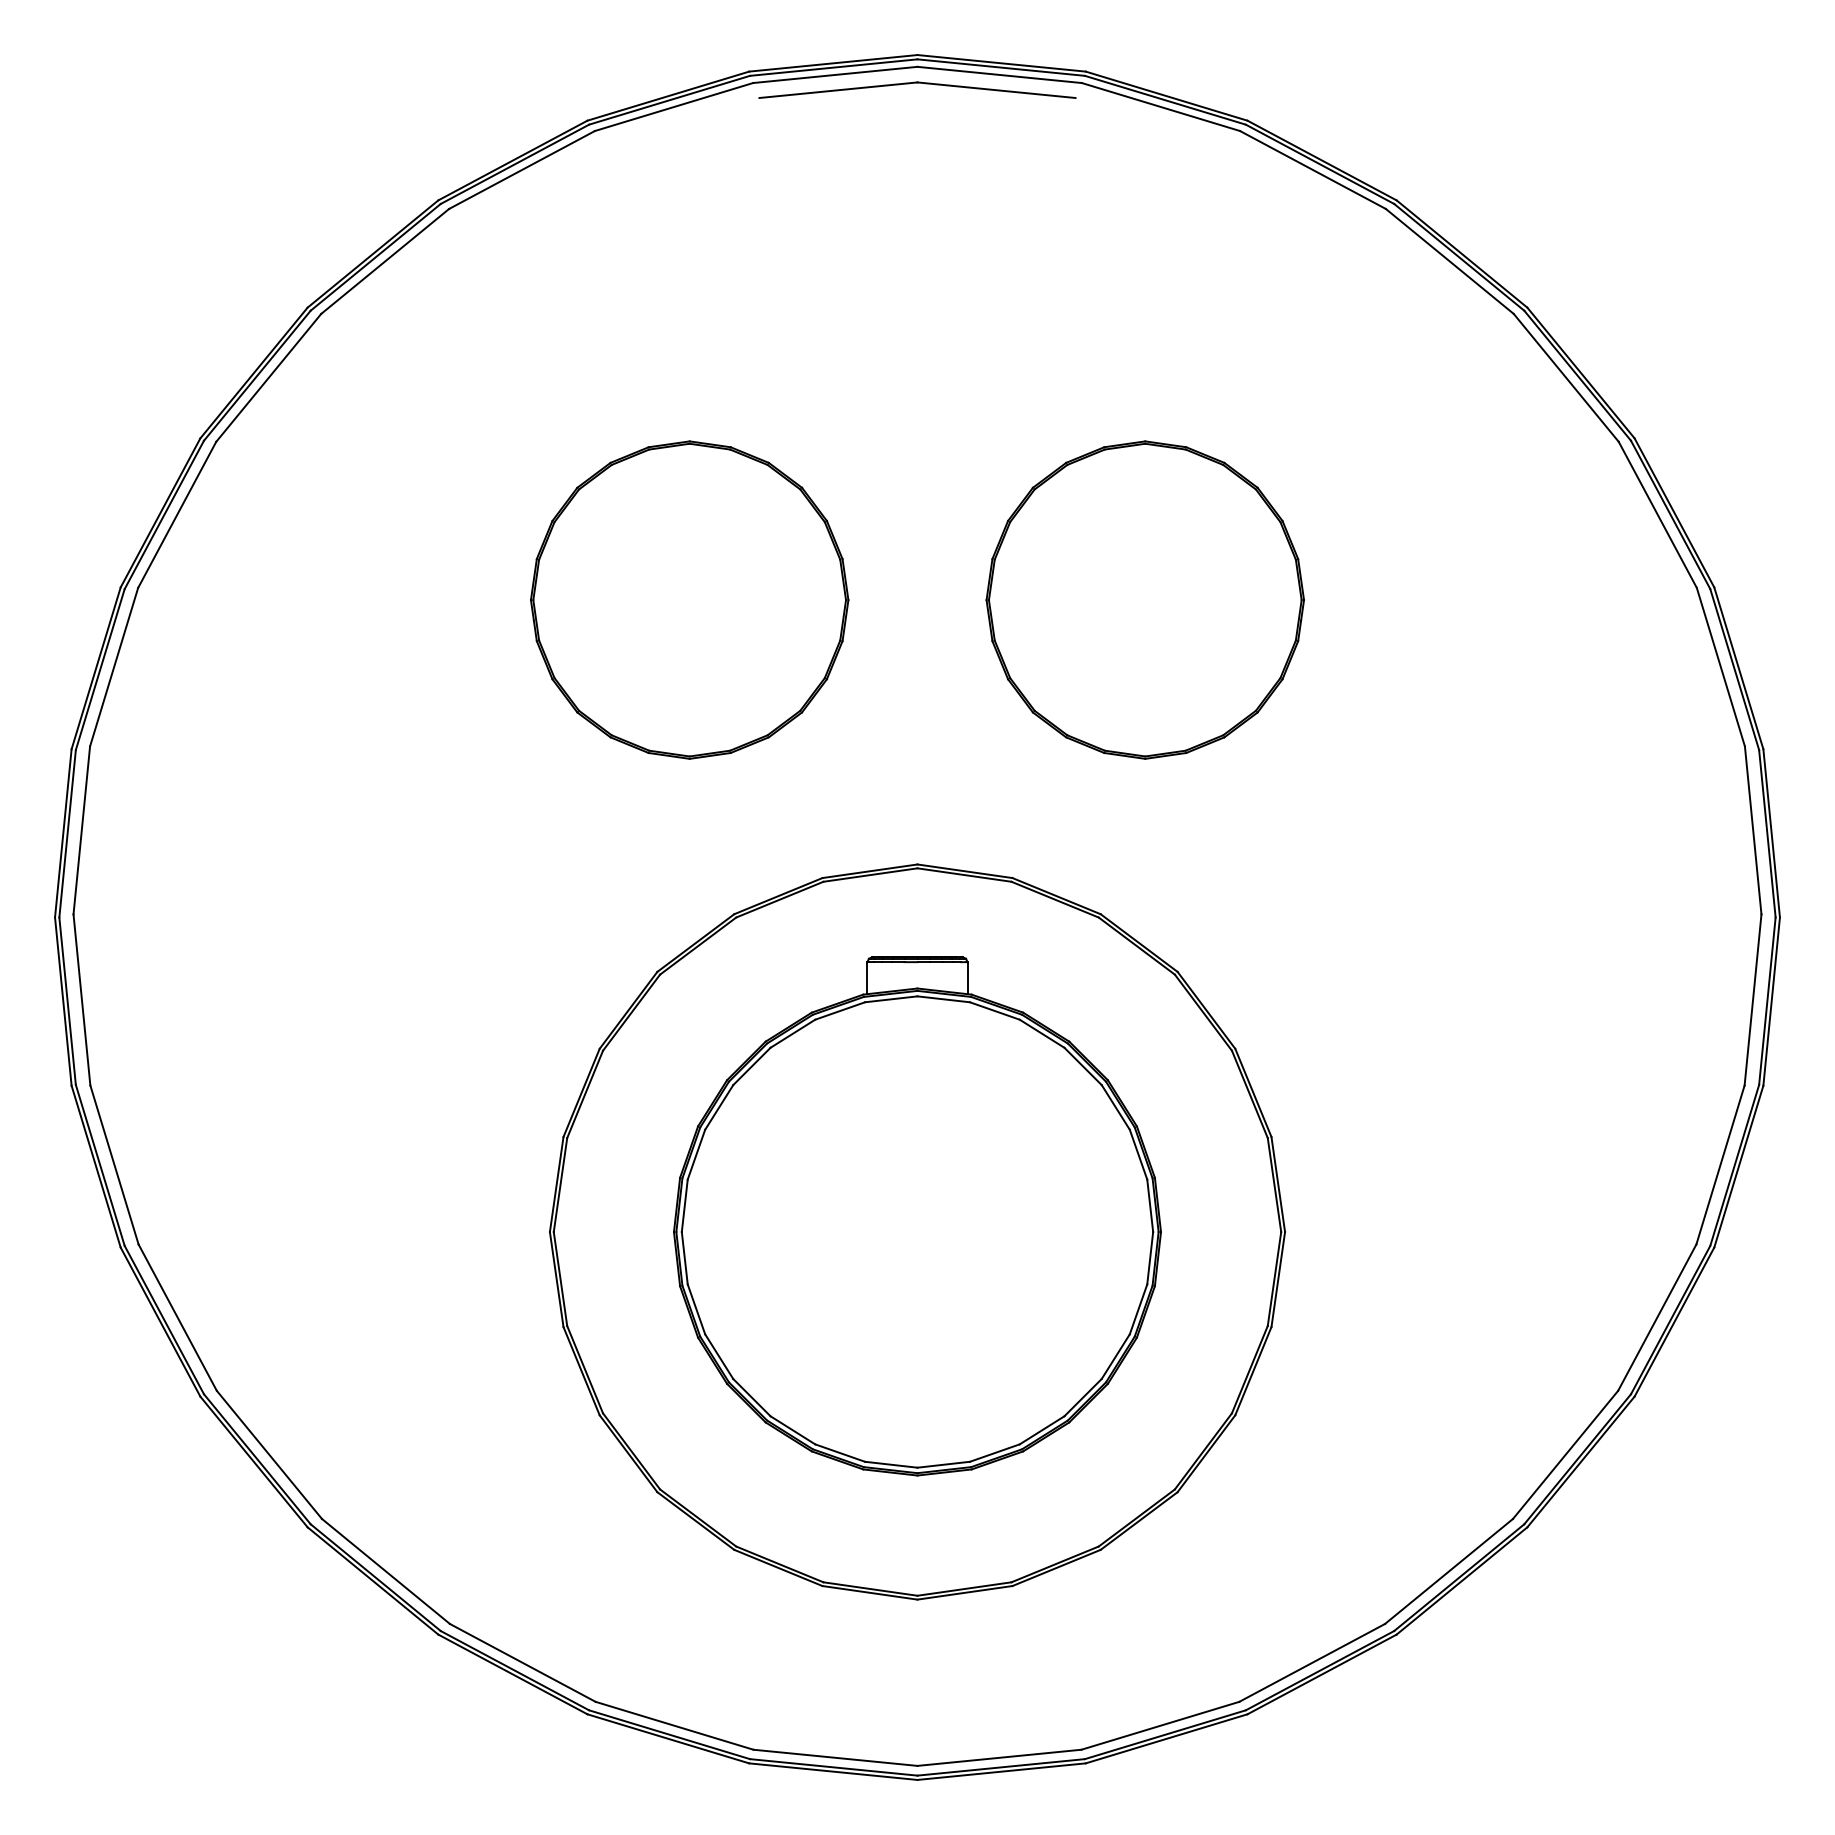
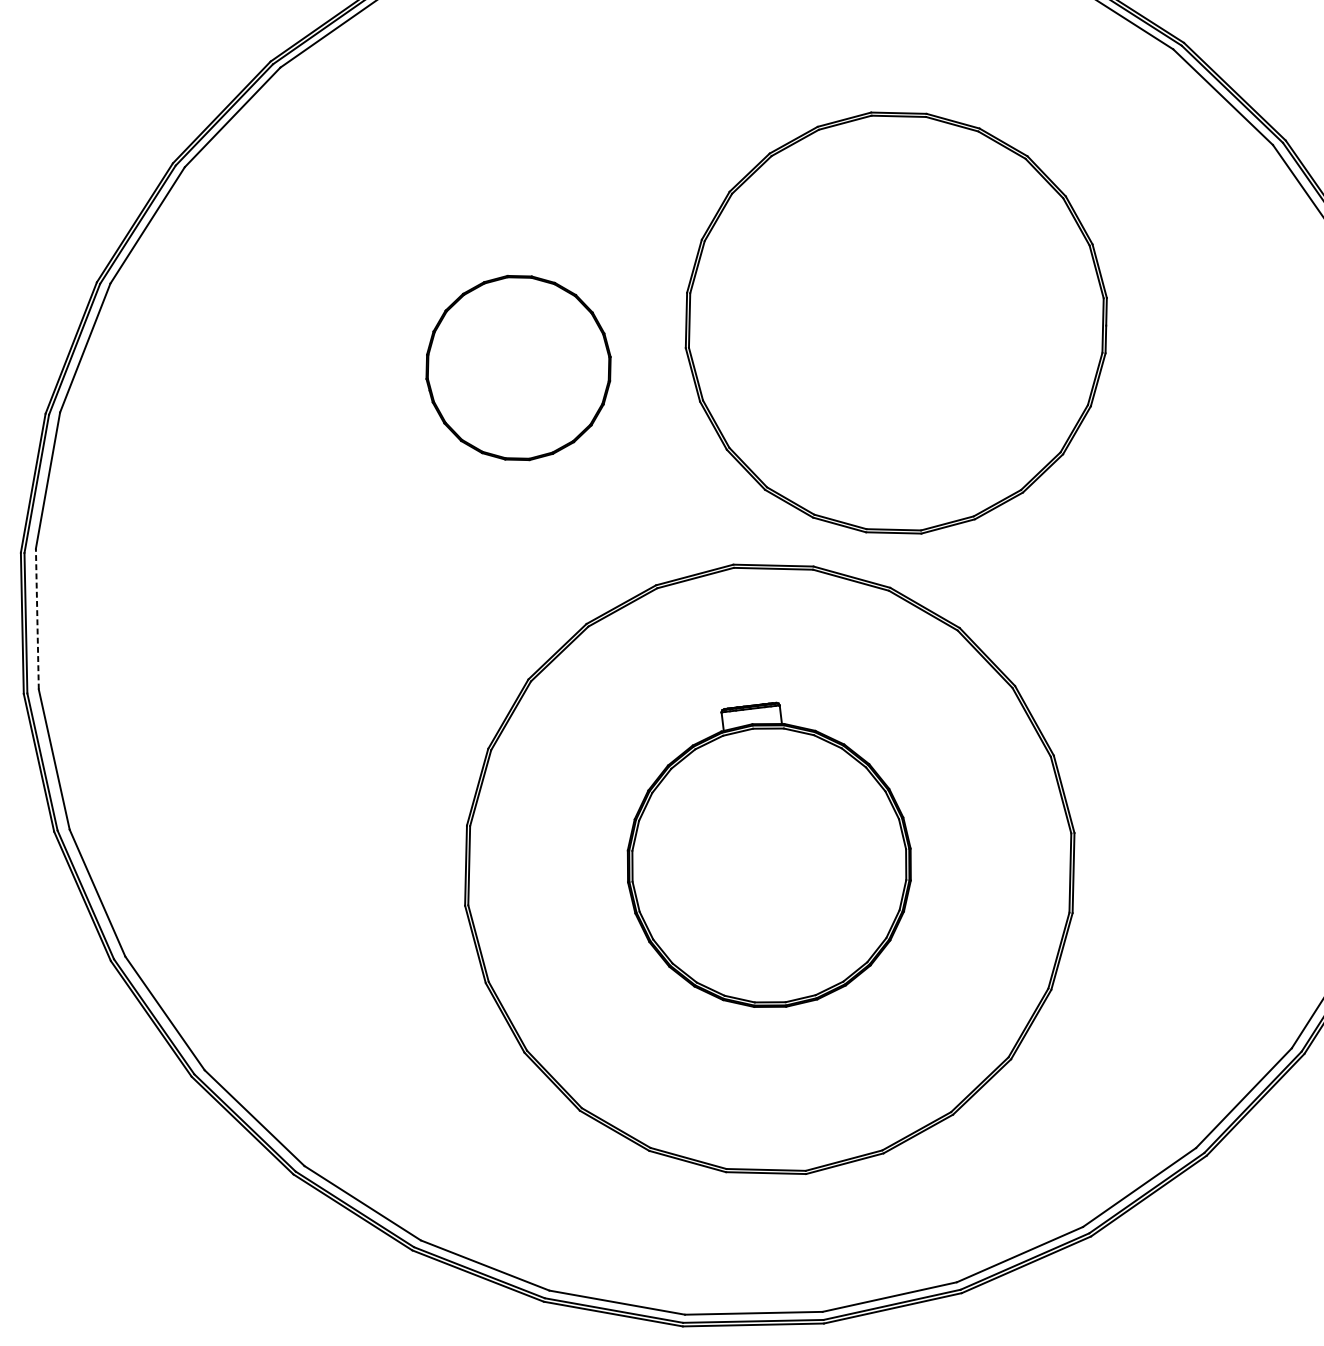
part: (689, 599) -> (518, 367), size x0.7
part: (1144, 599) -> (895, 322), size x1.6
line: (81, 829) -> (37, 618), solid -> dashed
part: (917, 1216) -> (768, 856), size x0.7

